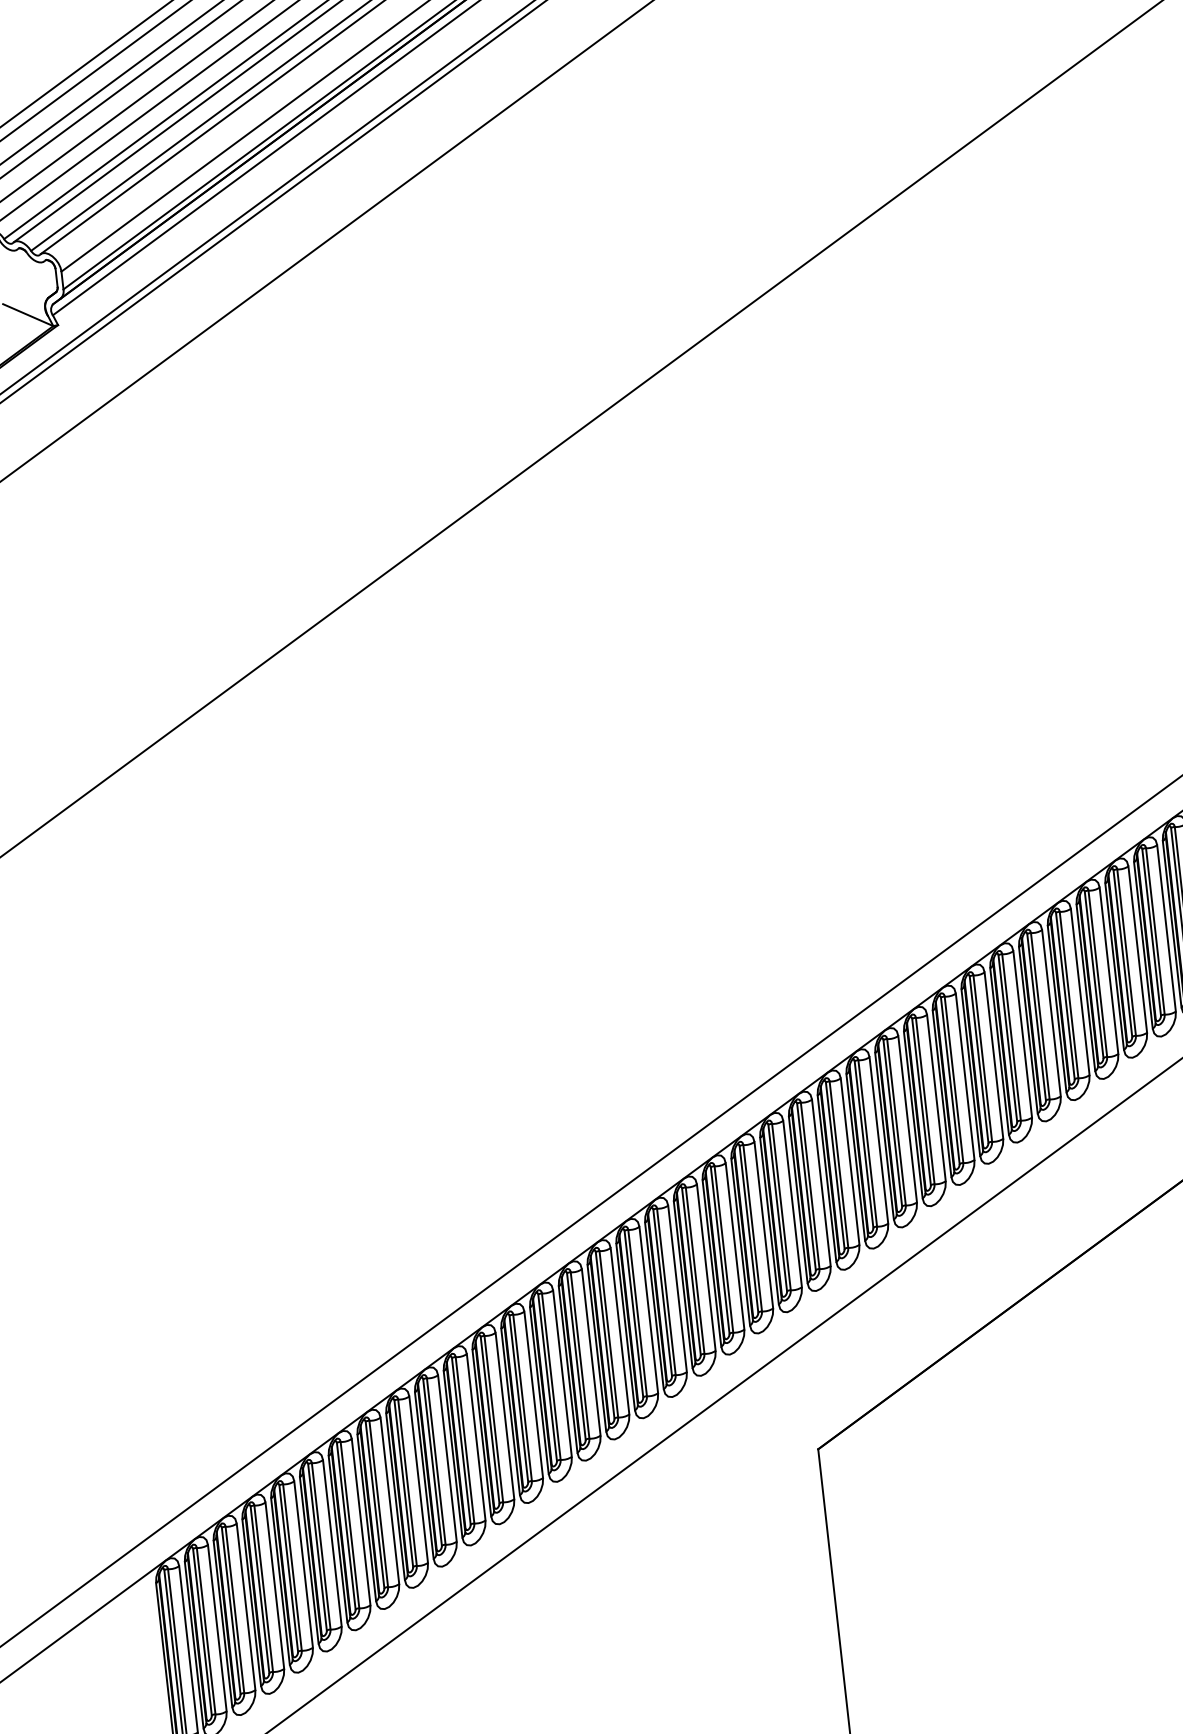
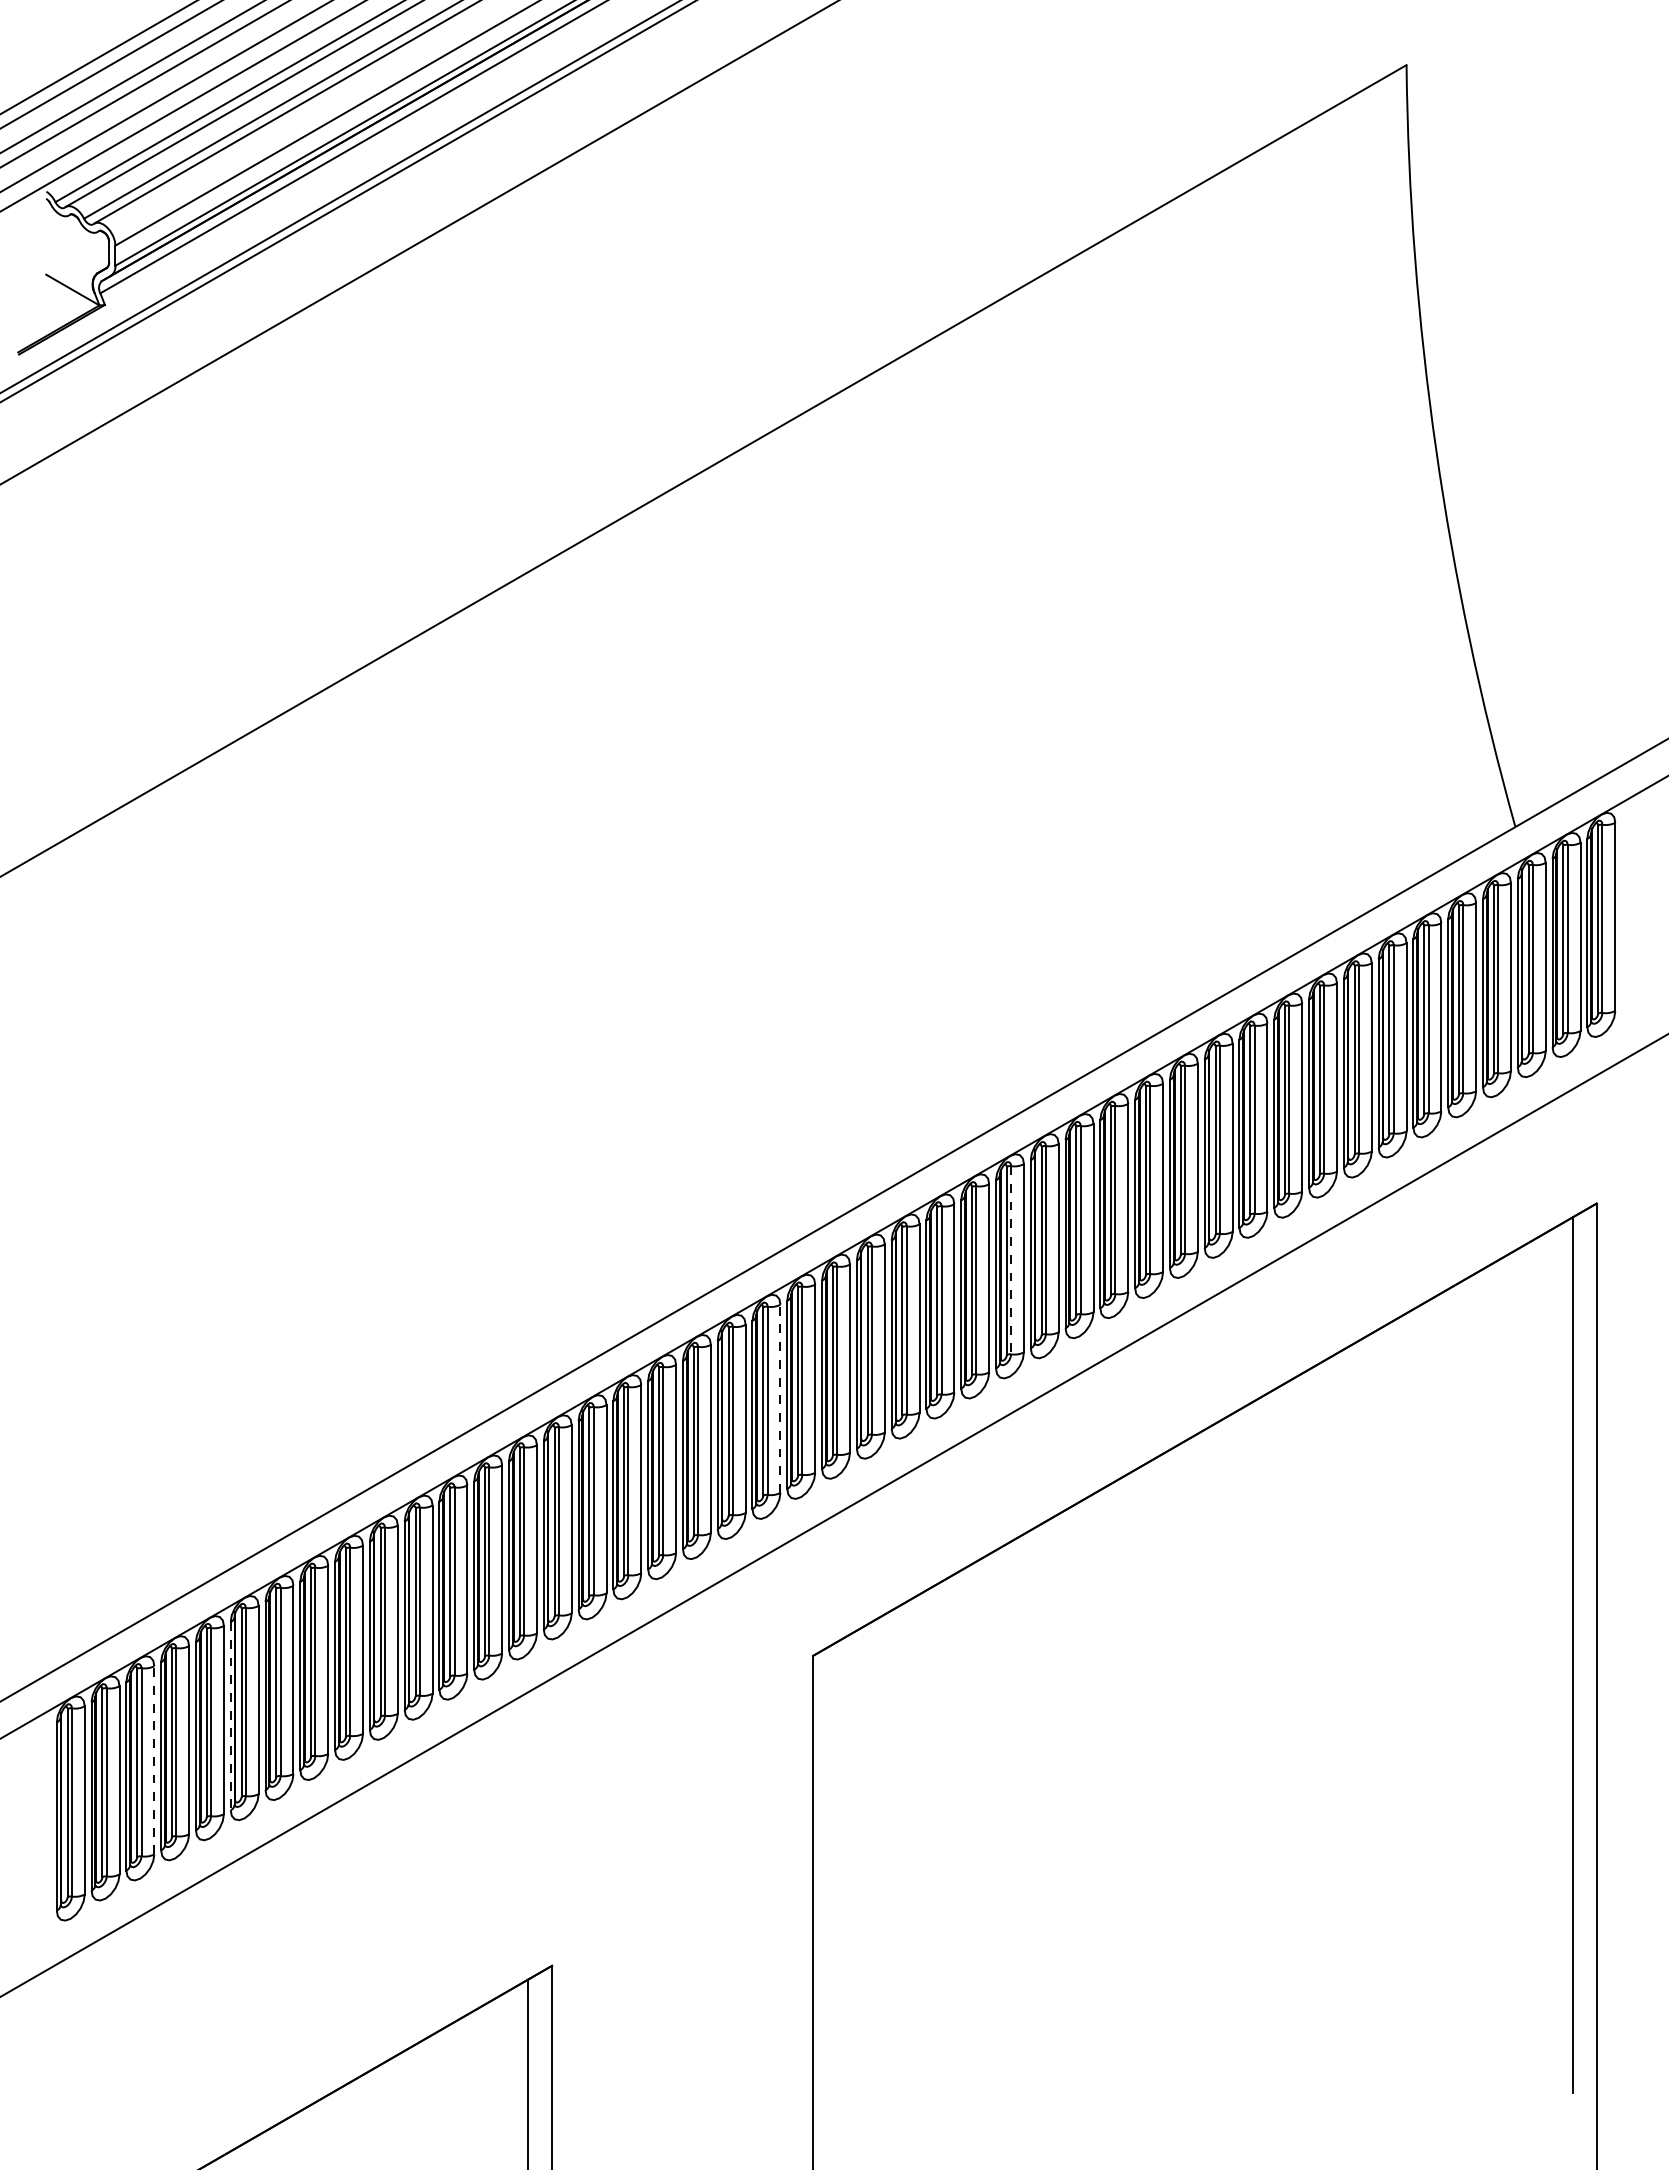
line: (954, 1080) -> (1011, 1260), solid -> dashed
line: (763, 1224) -> (780, 1398), solid -> dashed
line: (309, 1560) -> (230, 1716), solid -> dashed
line: (246, 1606) -> (154, 1759), solid -> dashed

